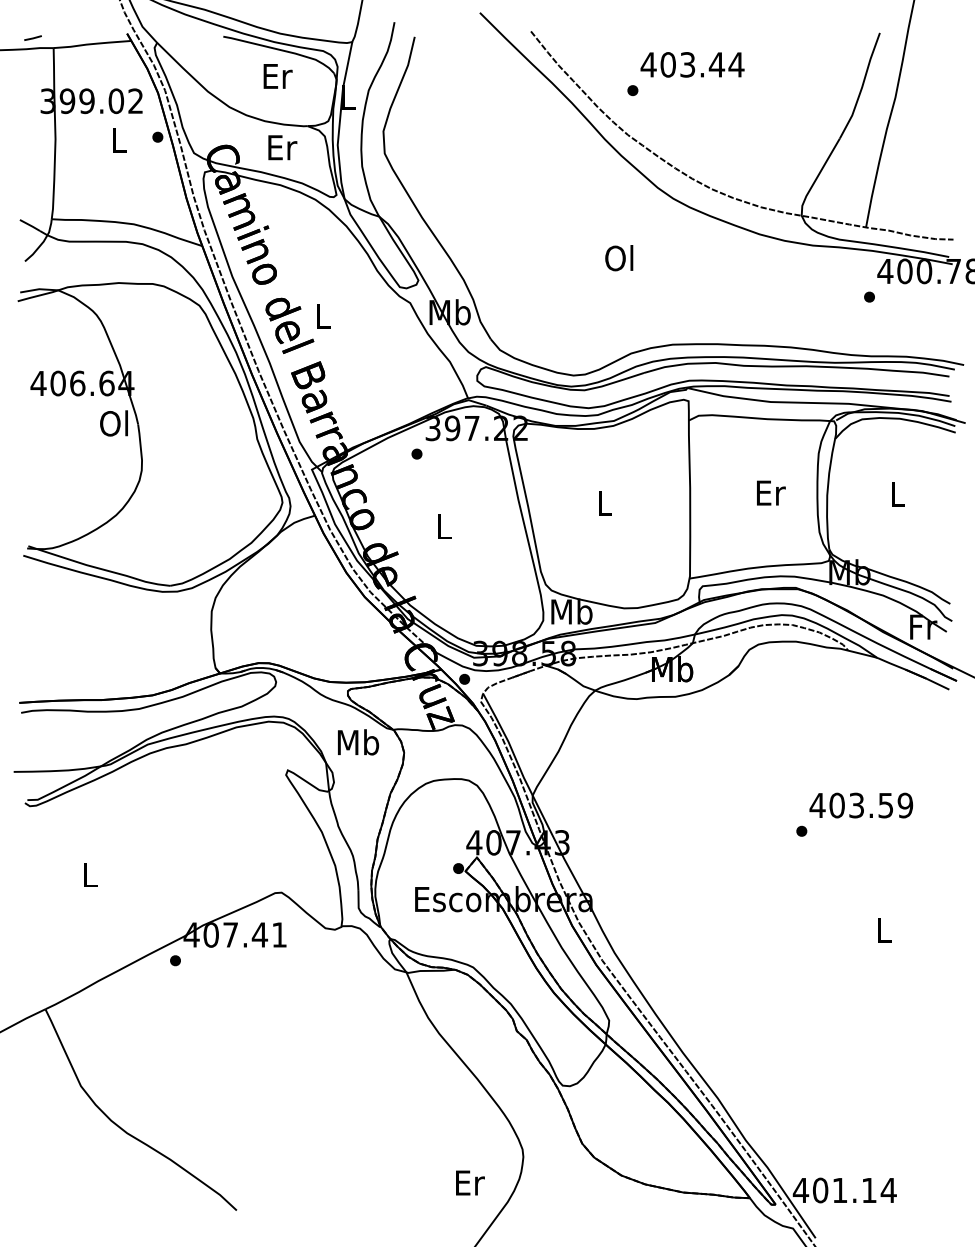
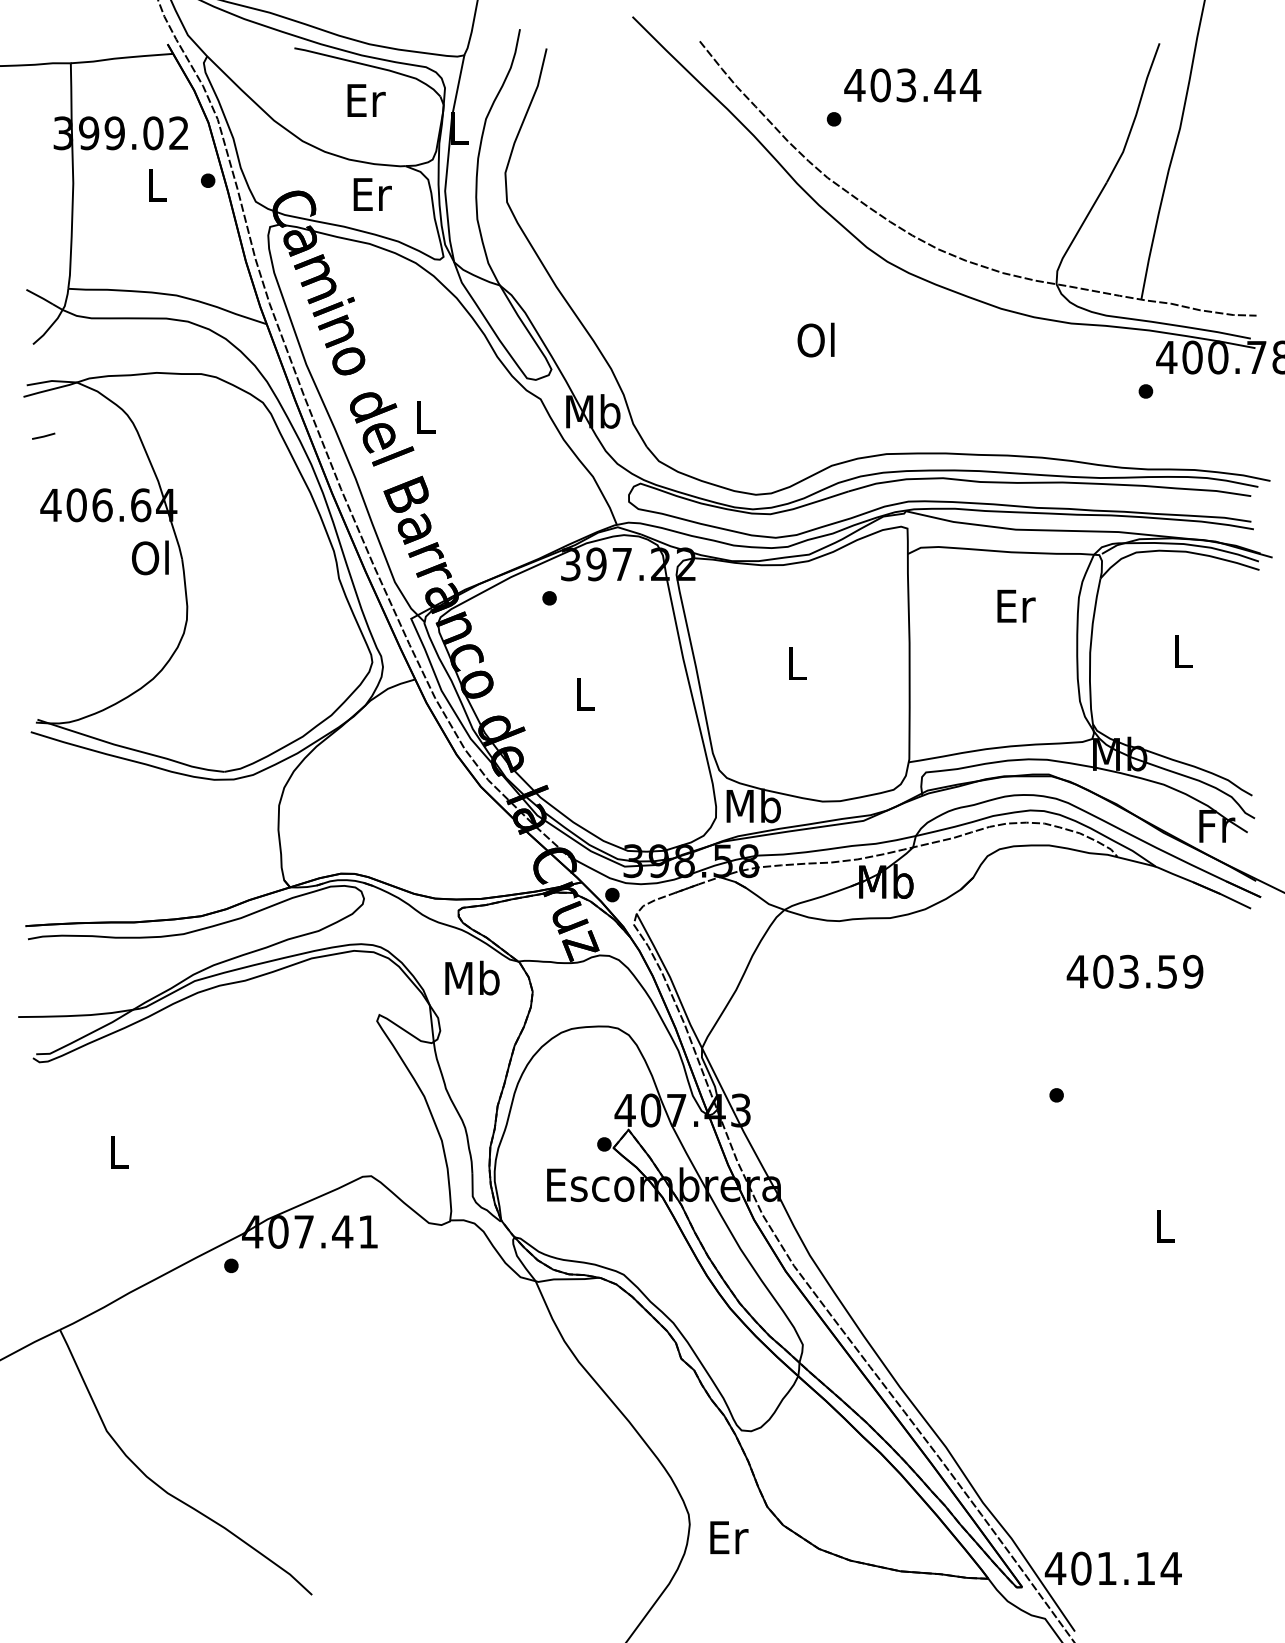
line: (32, 37) -> (42, 435), moved
text: (771, 492) -> (1016, 605), moved
text: (861, 805) -> (1135, 971), moved
text: (470, 1182) -> (729, 1537), moved

